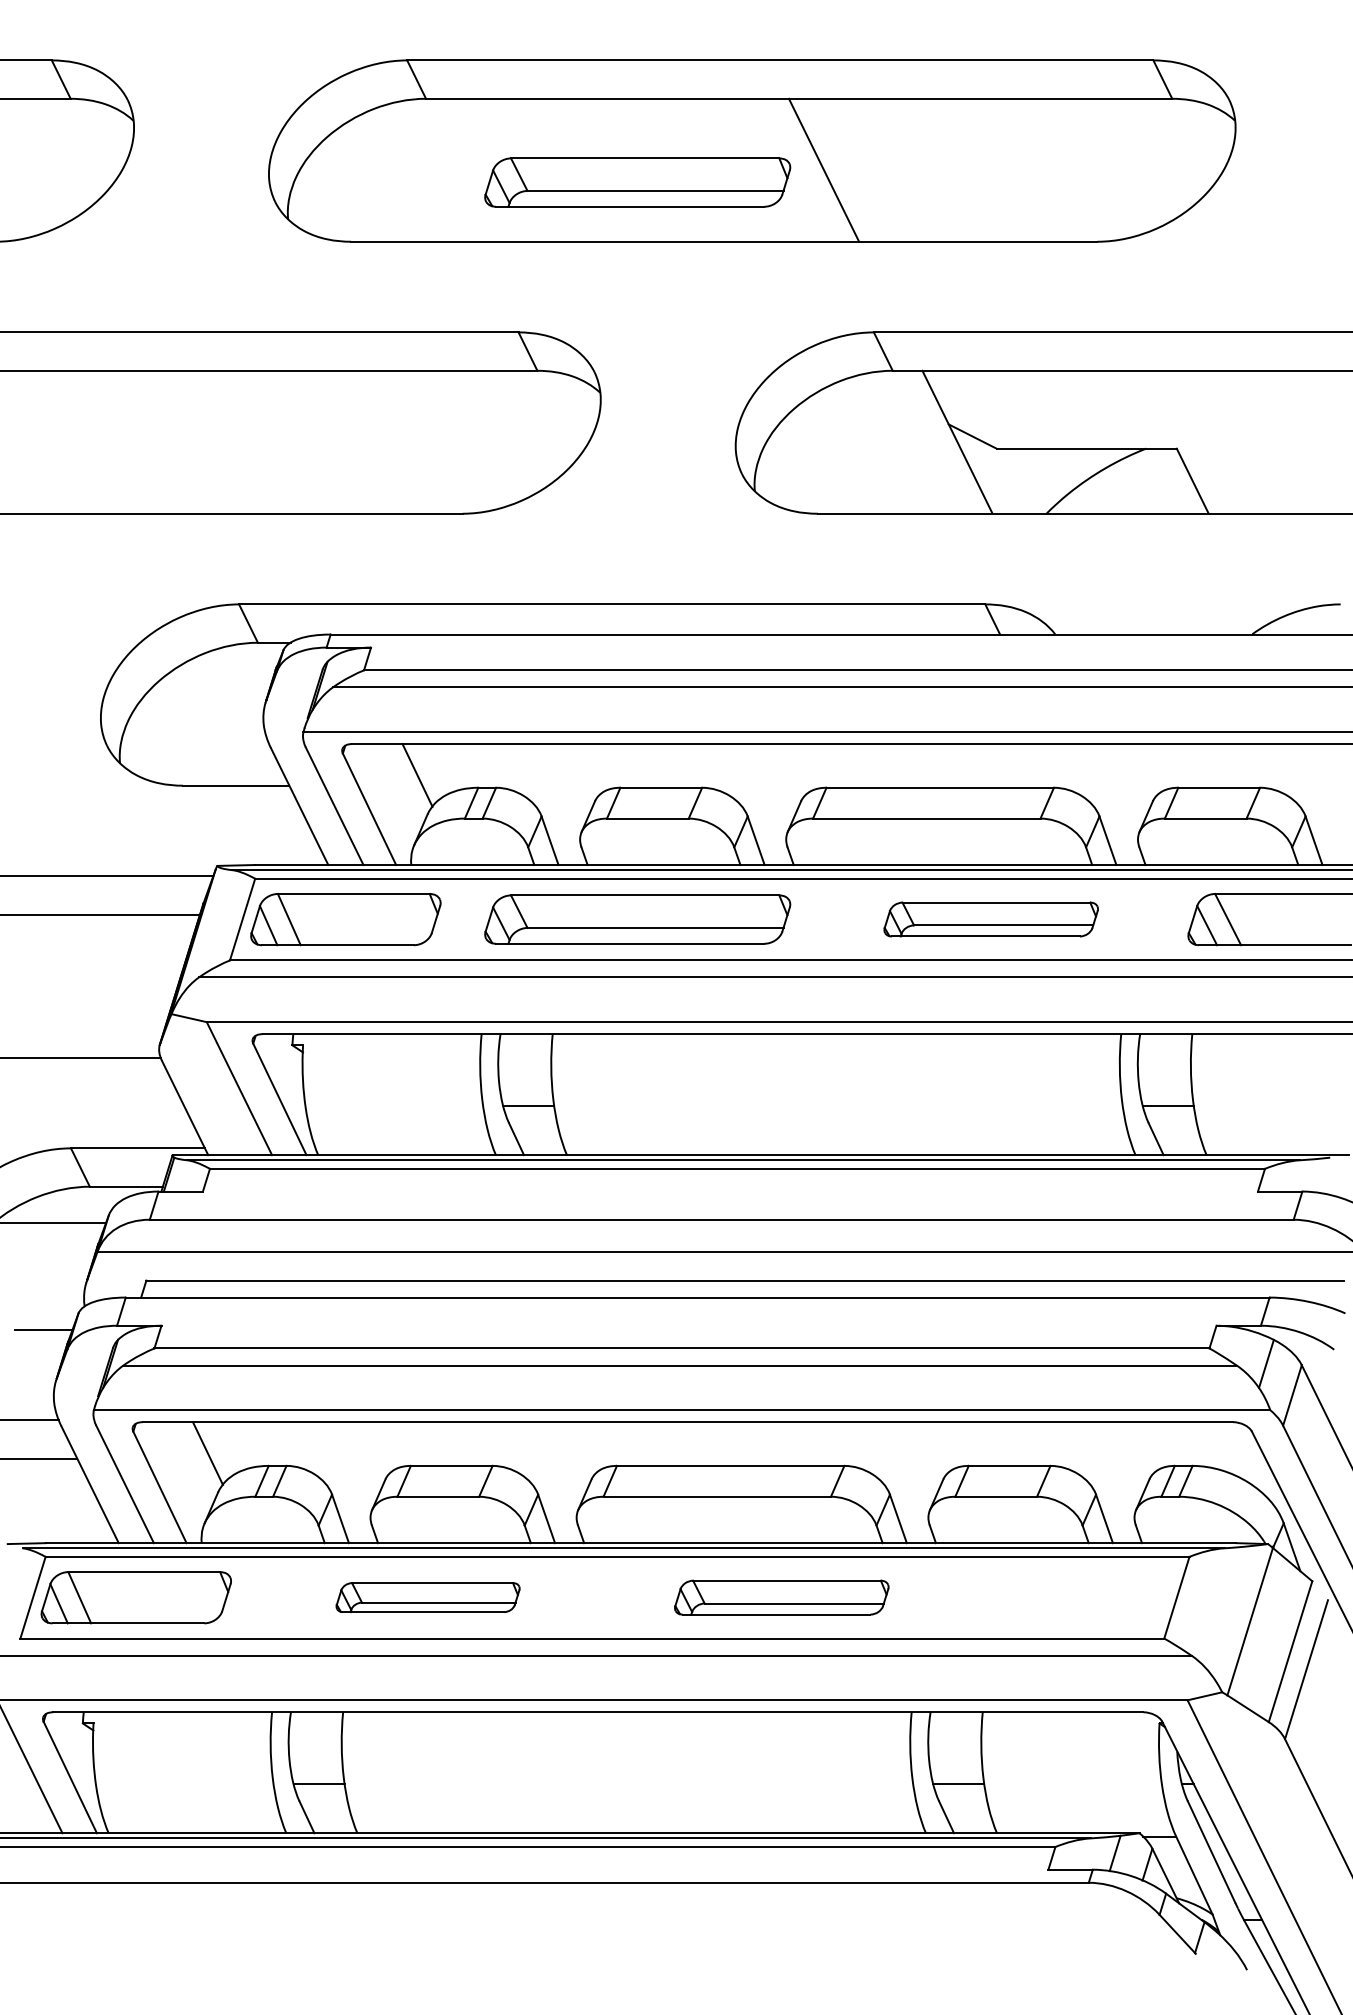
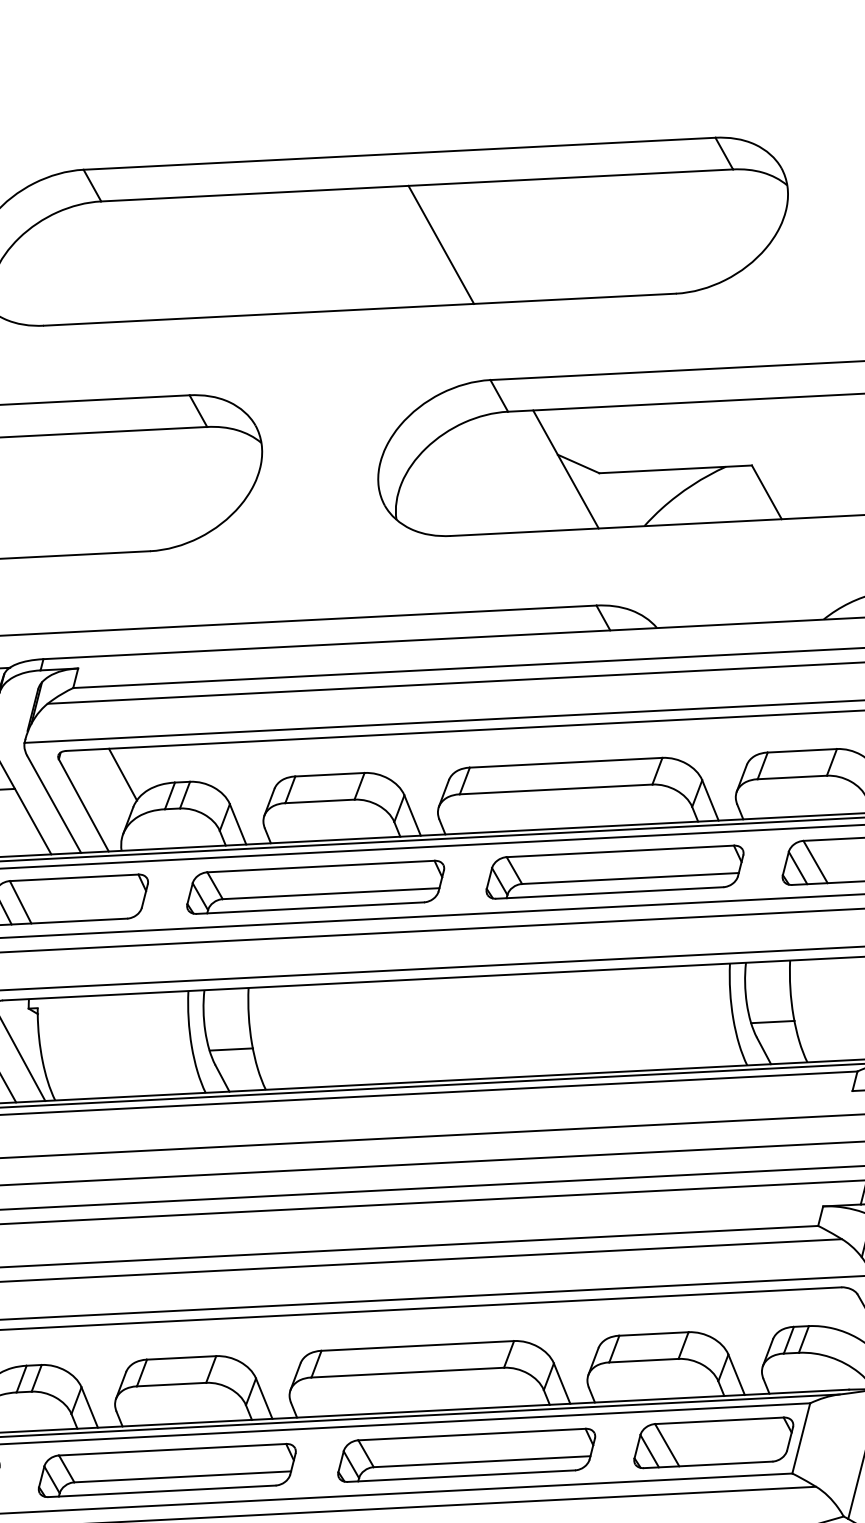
part: (637, 182) -> (283, 263), removed
part: (990, 919) -> (614, 872), size x1.43
part: (427, 1597) -> (166, 1470), size x1.67
part: (781, 1597) -> (466, 1455), size x1.43
part: (1073, 1597) -> (713, 1442), added

